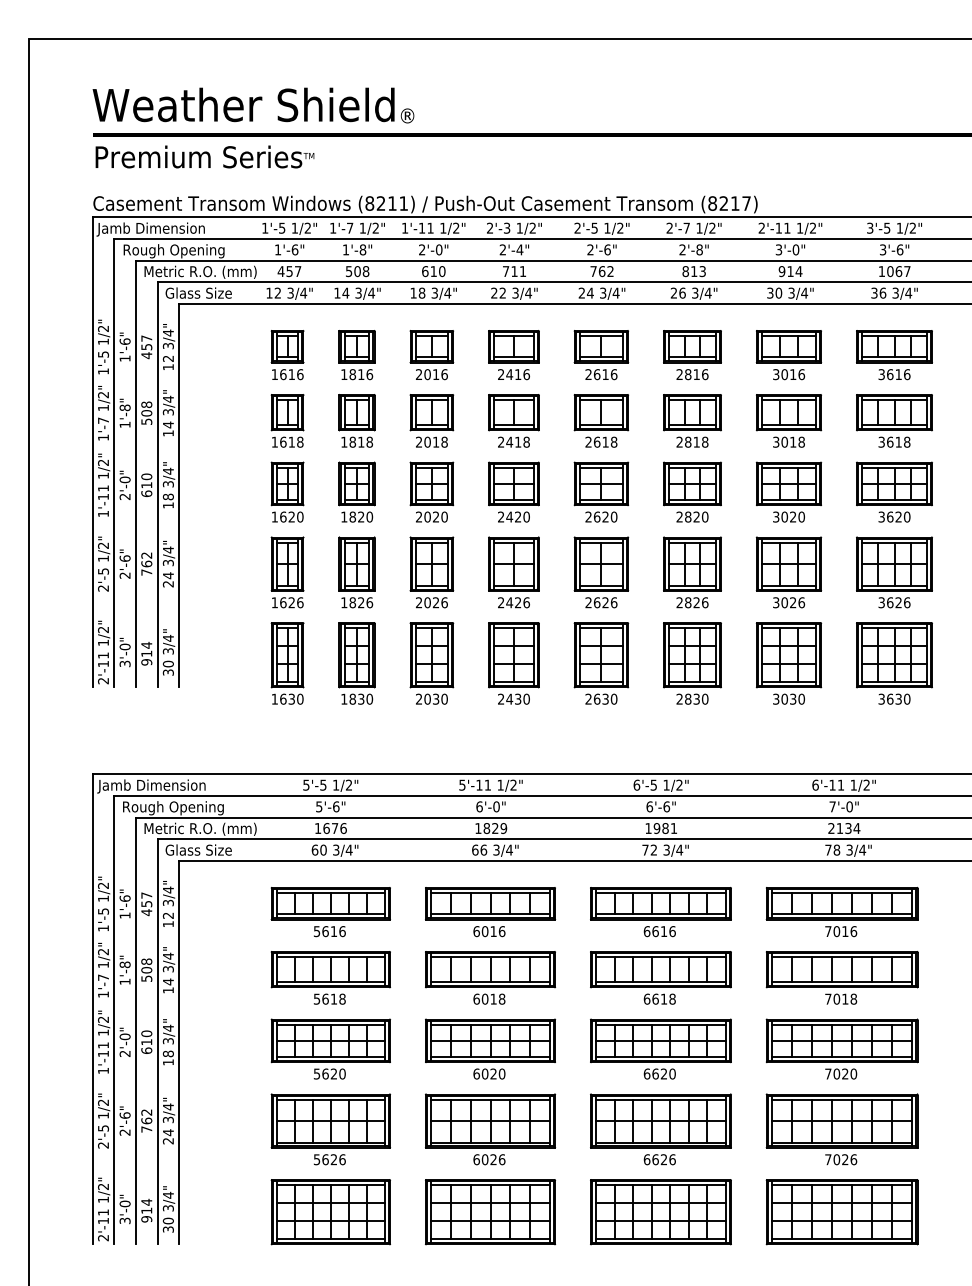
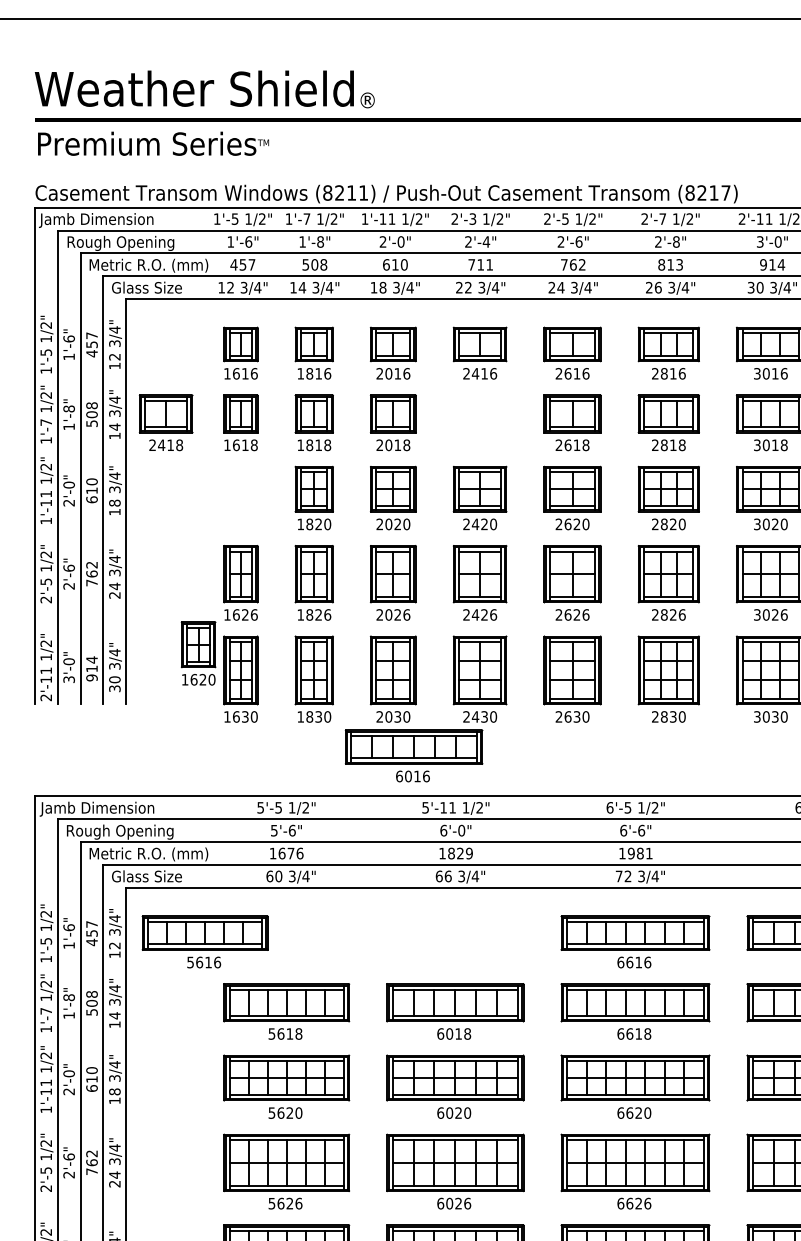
part: (513, 420) -> (165, 422), moved
part: (287, 491) -> (198, 652), moved
part: (330, 912) -> (204, 942), moved
part: (490, 912) -> (414, 756), moved

